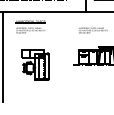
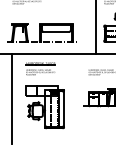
part: (34, 65) -> (44, 107), size x1.43

